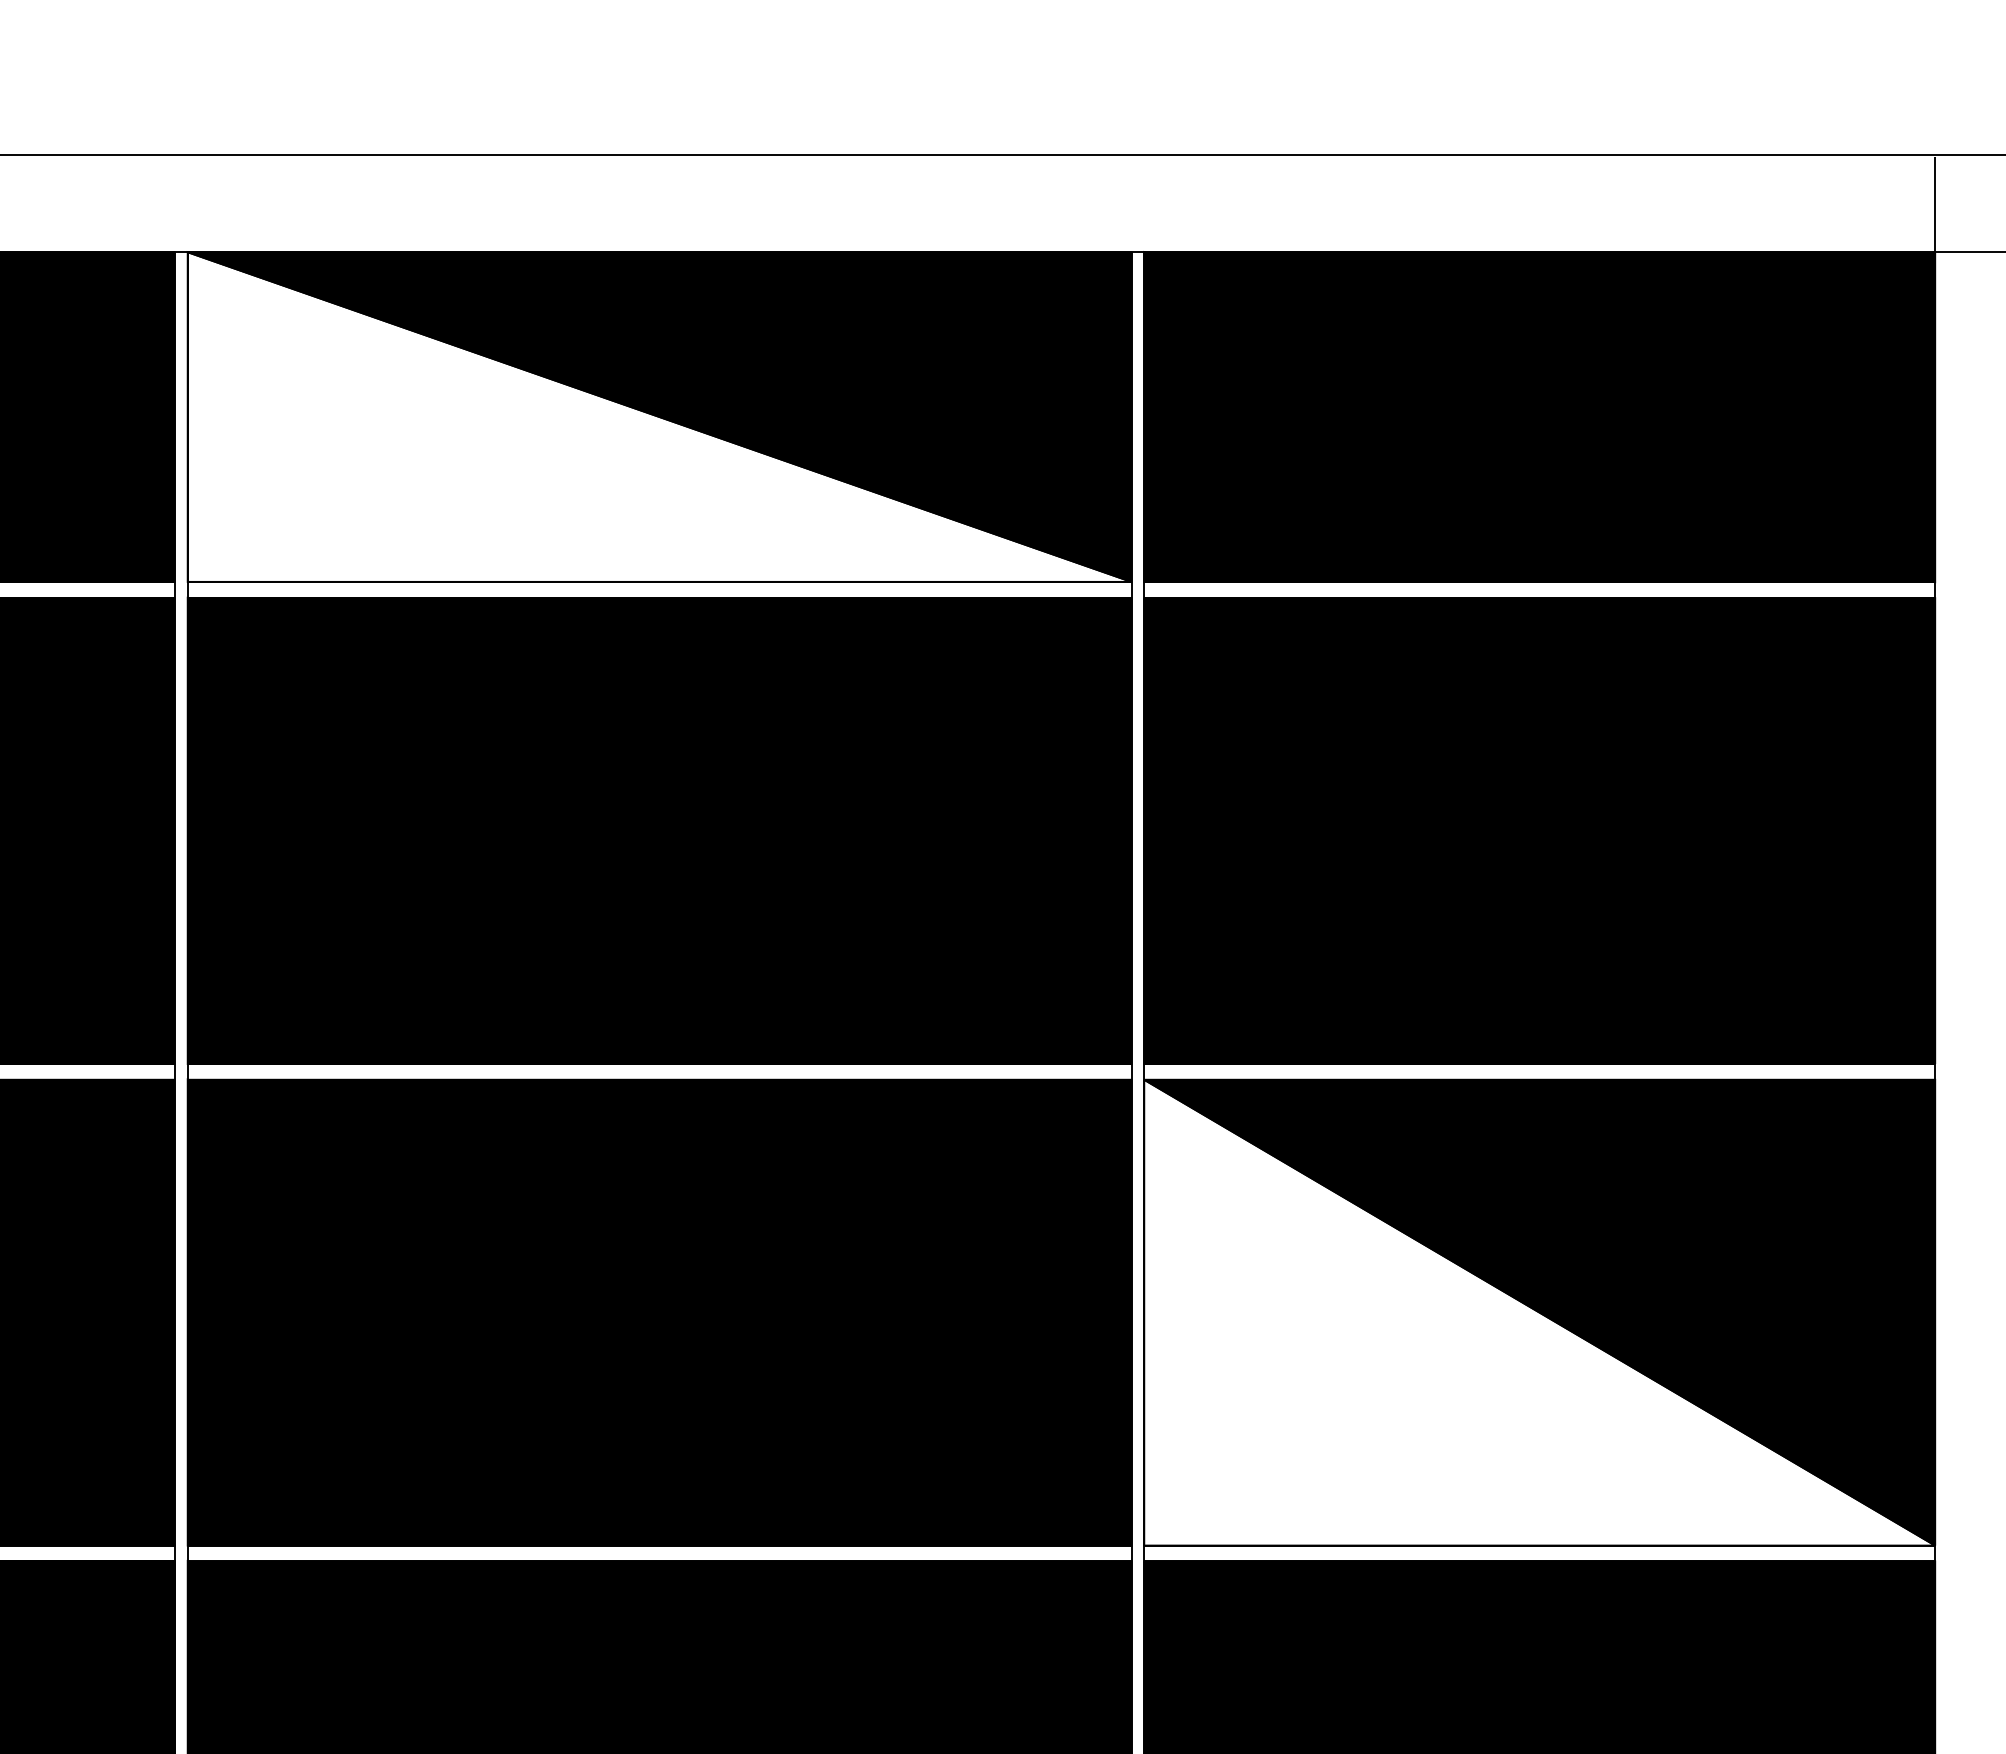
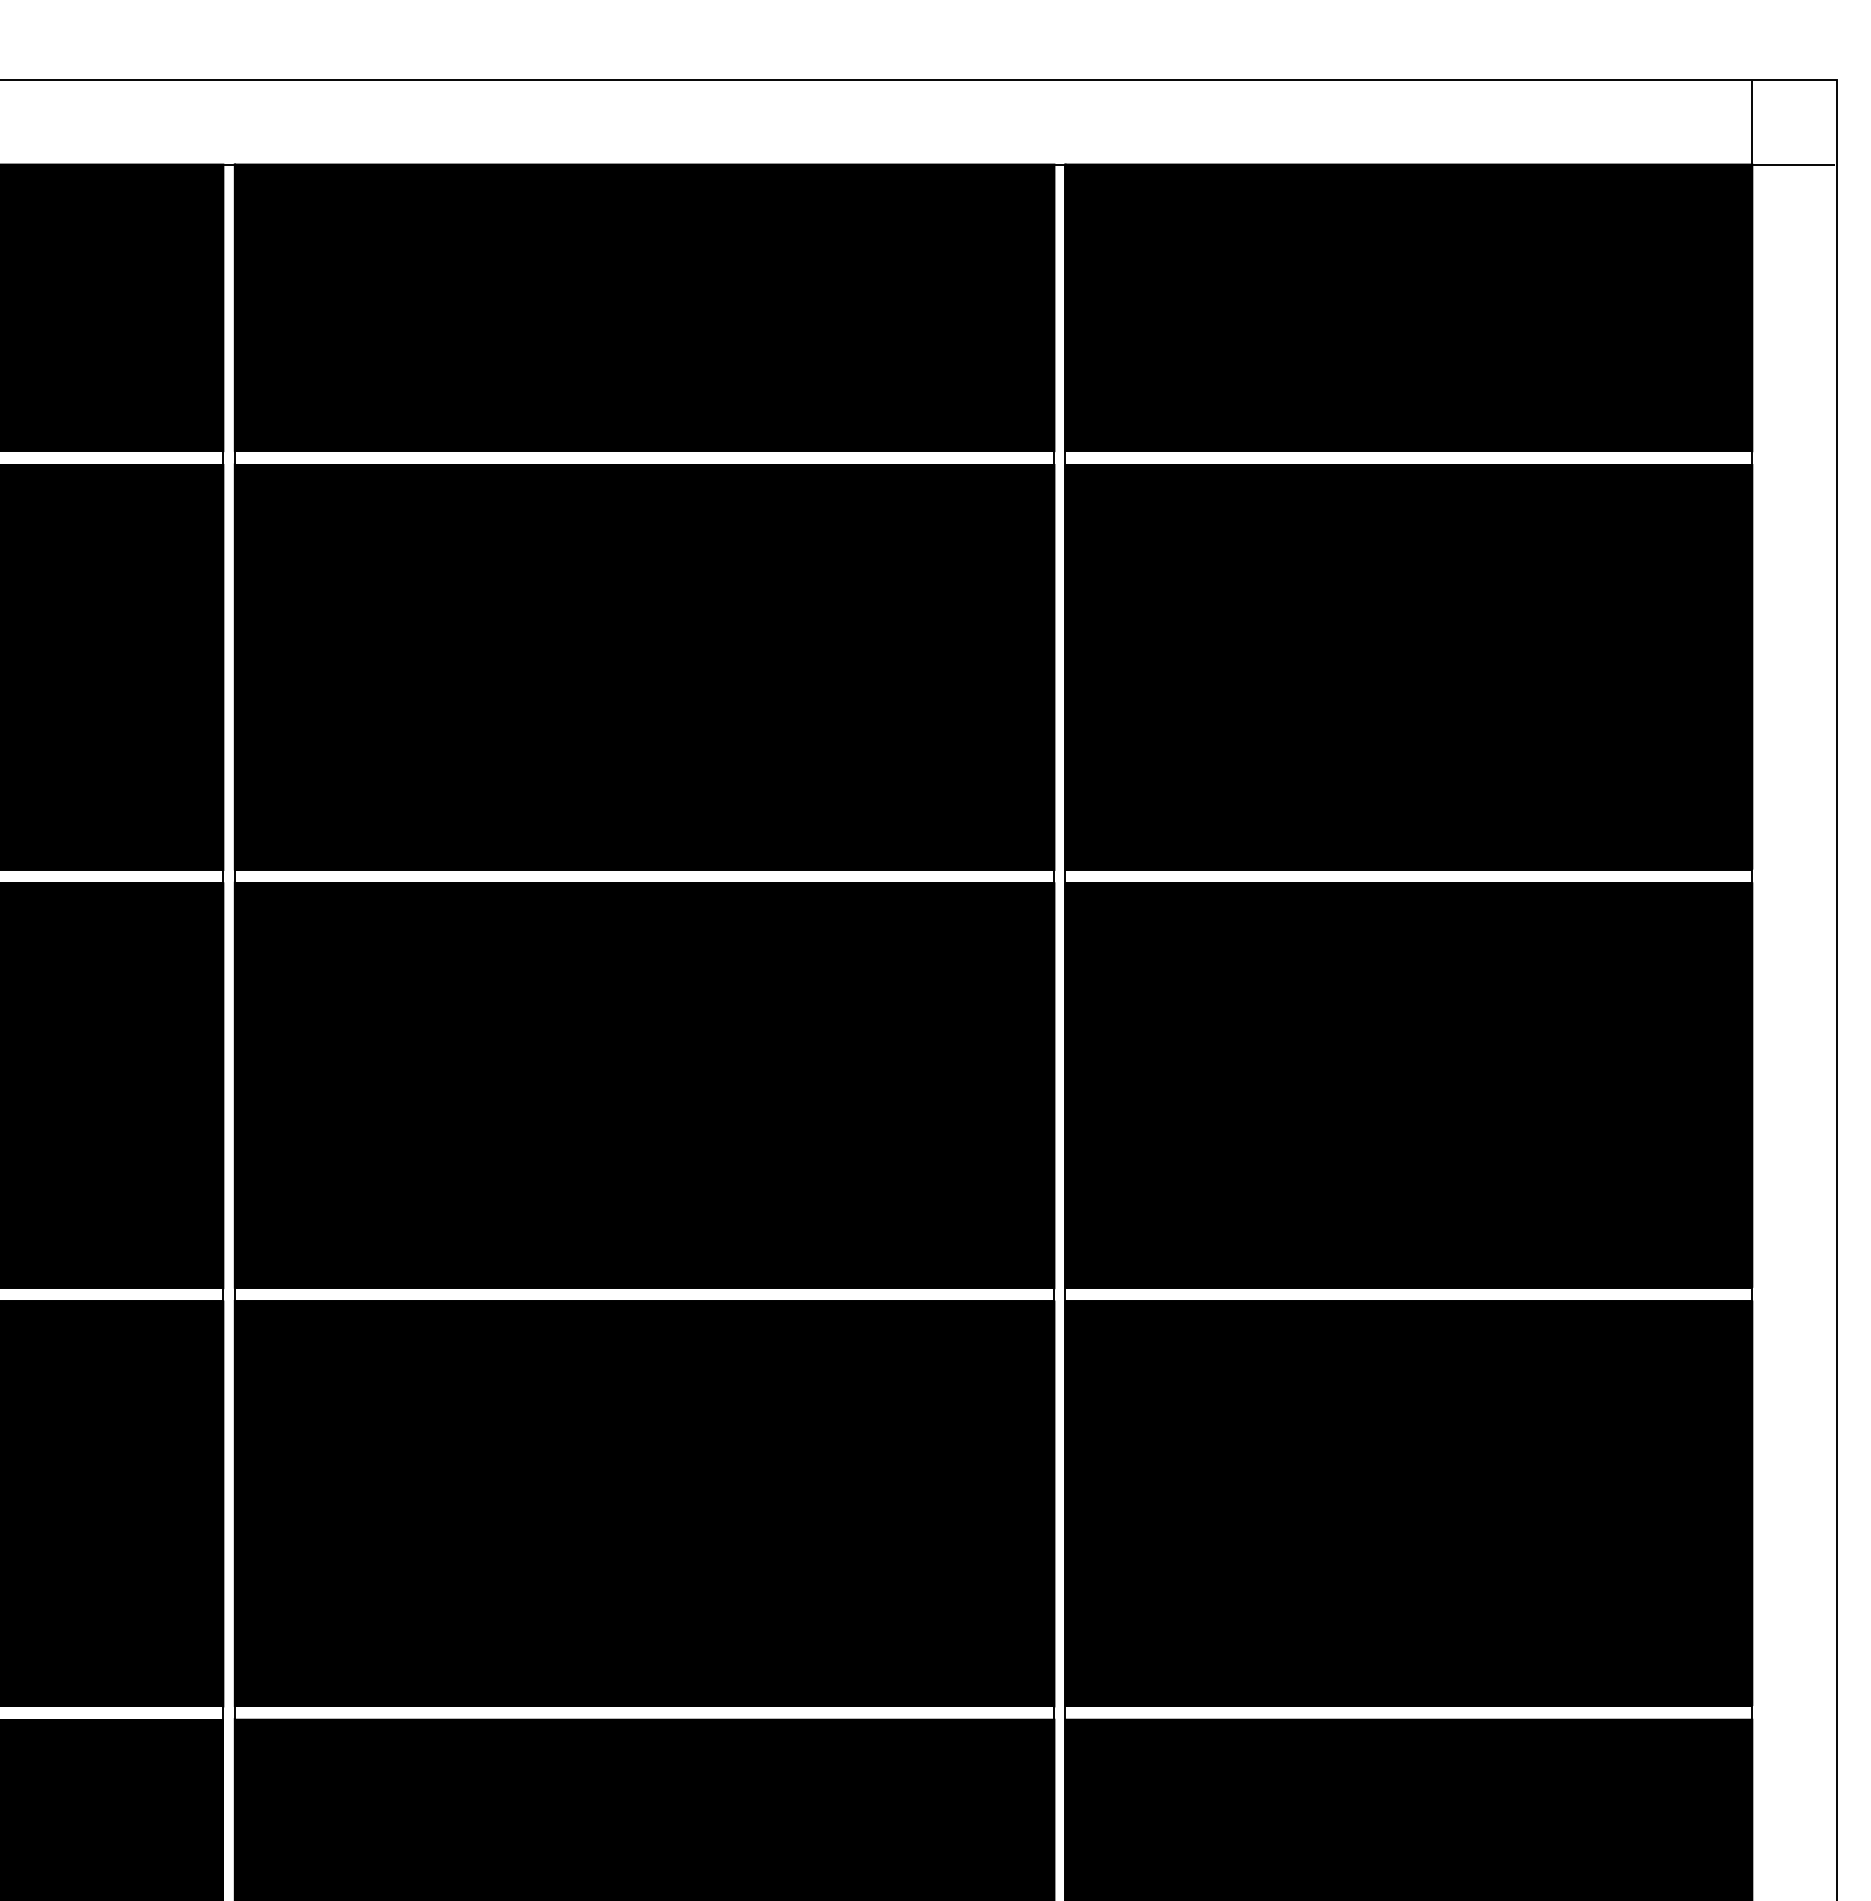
fill: (659, 416) -> (644, 307), added
fill: (1539, 1312) -> (1408, 1085), added

